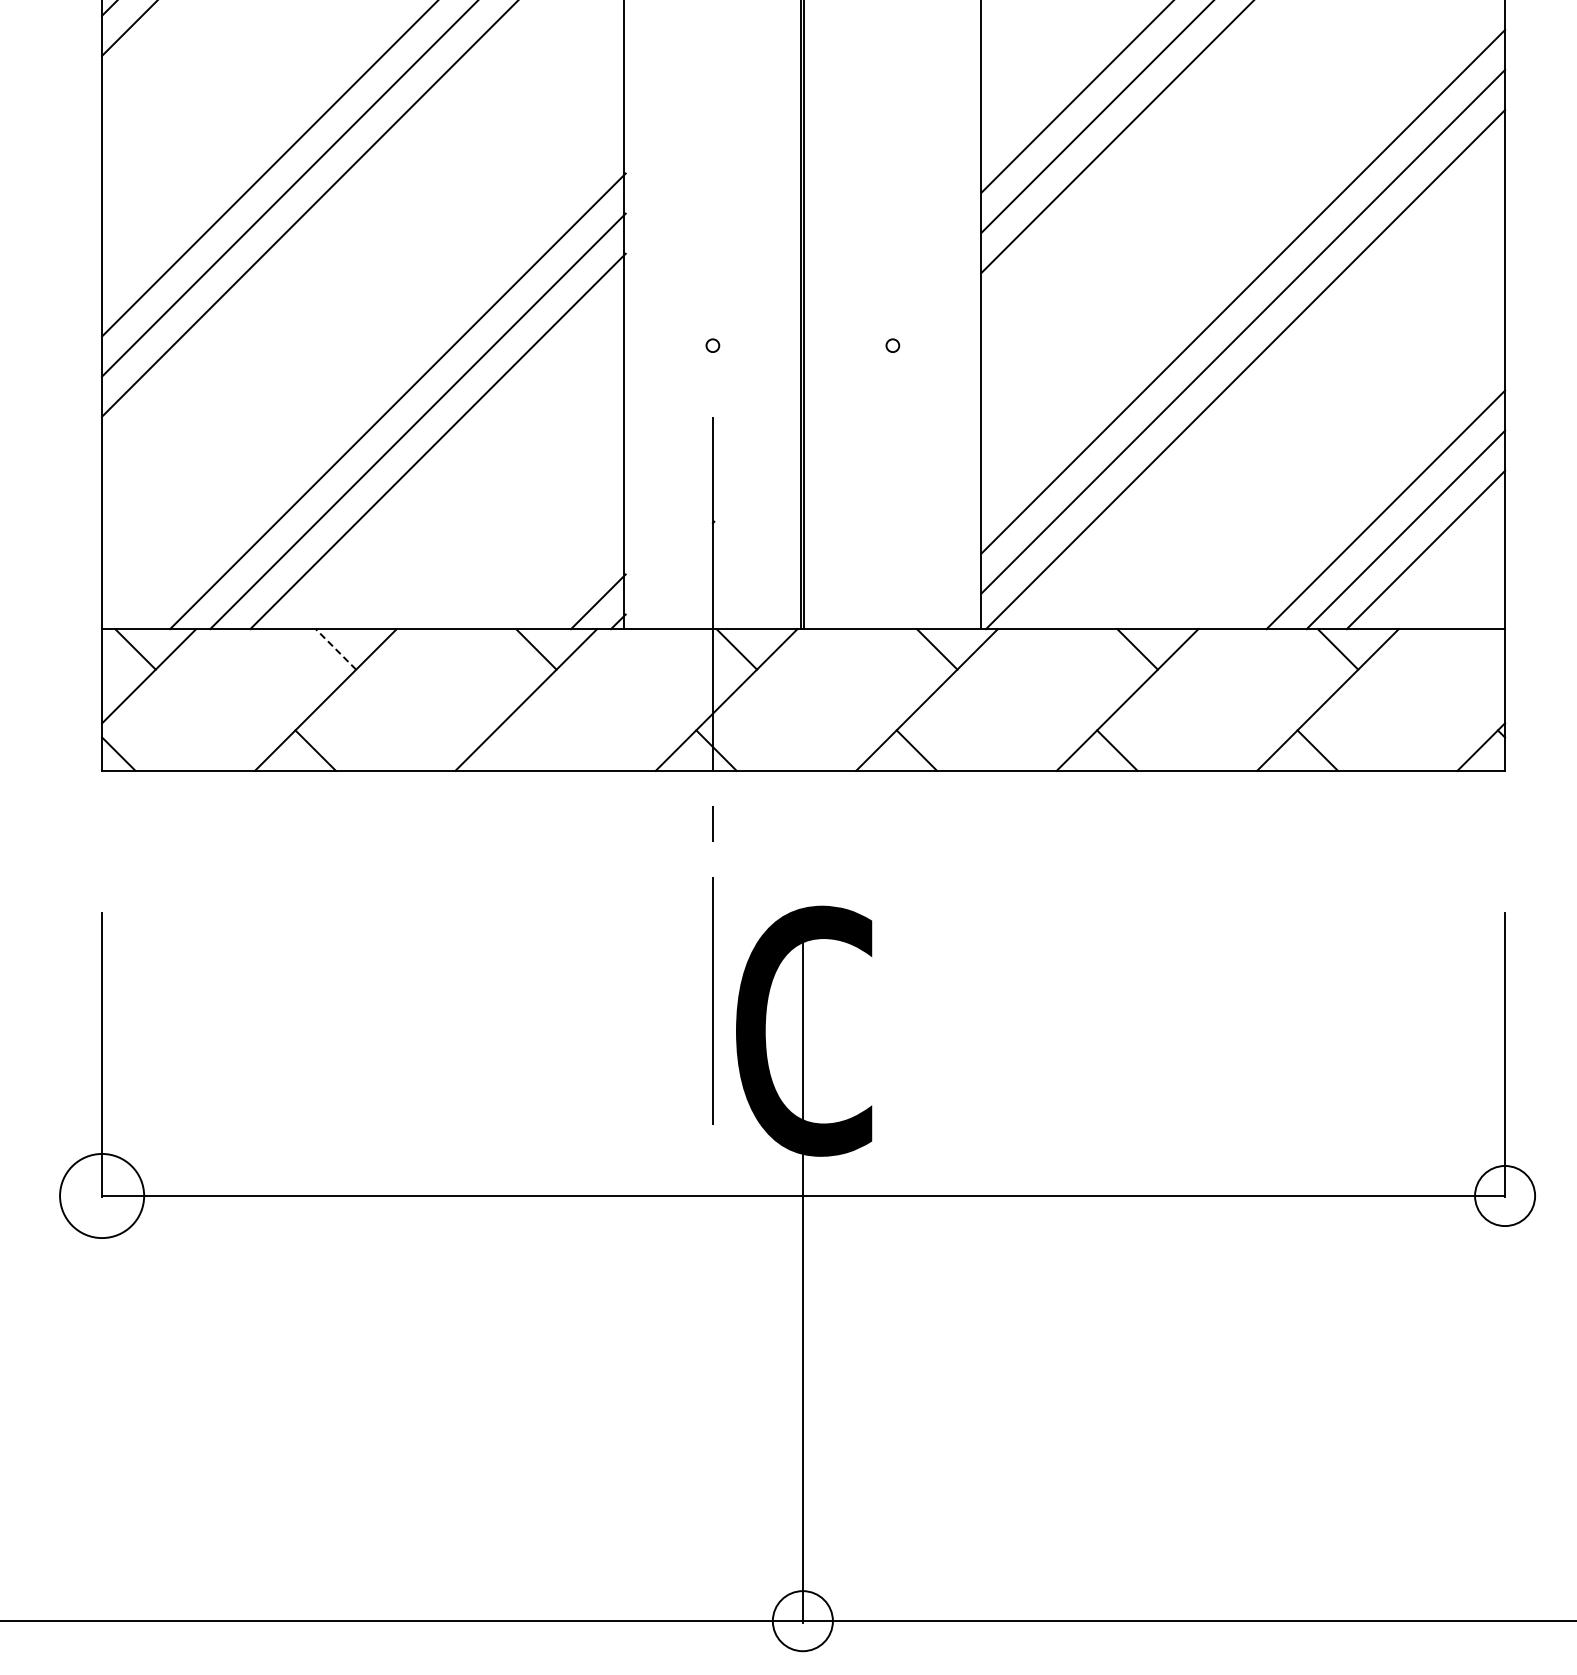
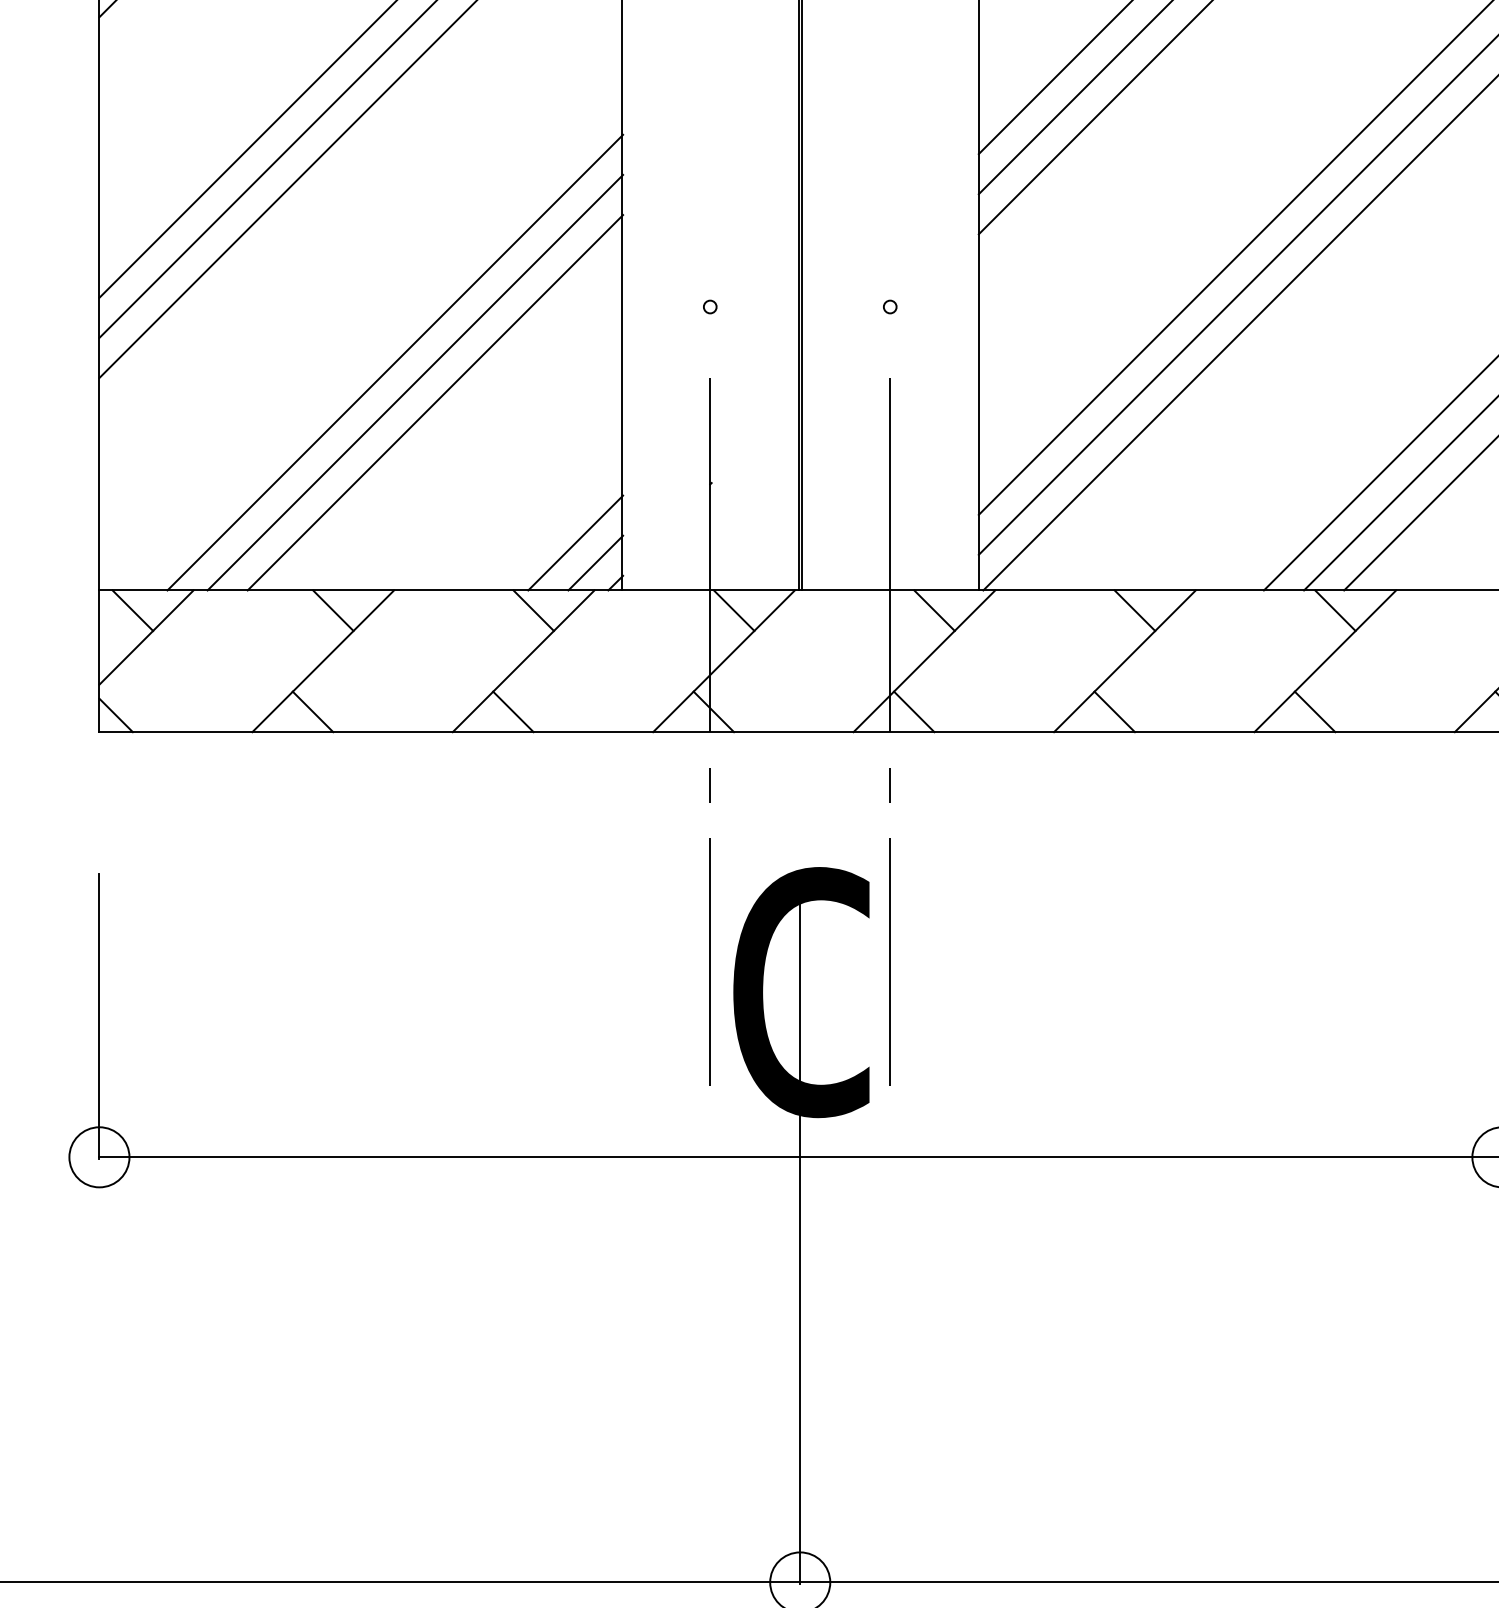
line: (577, 581) -> (574, 542), added
line: (336, 649) -> (333, 610), dashed -> solid
line: (515, 750) -> (512, 711), added
line: (892, 770) -> (889, 731), added
circle: (102, 1195) -> (99, 1156), size x0.71

